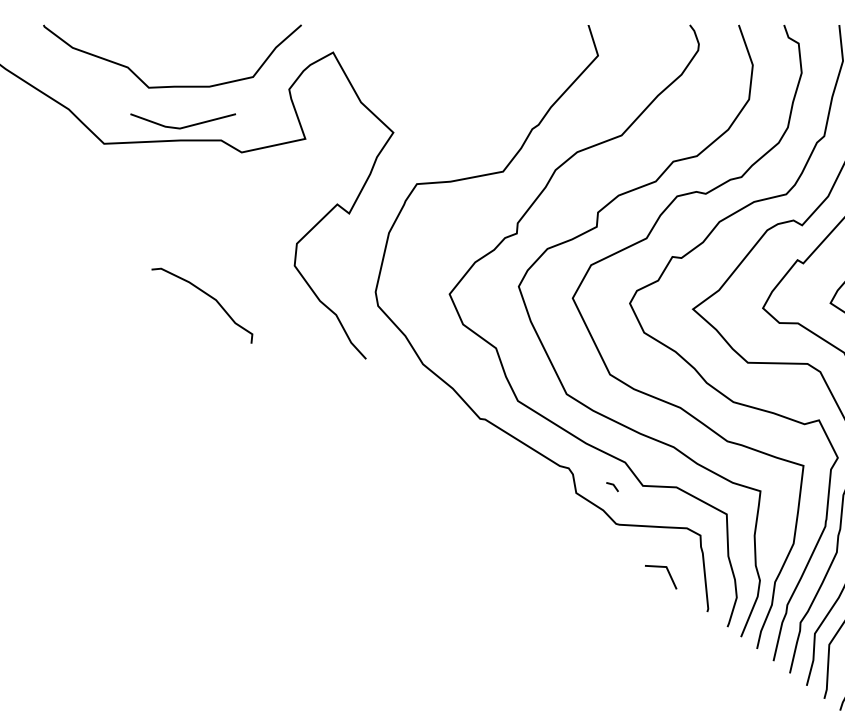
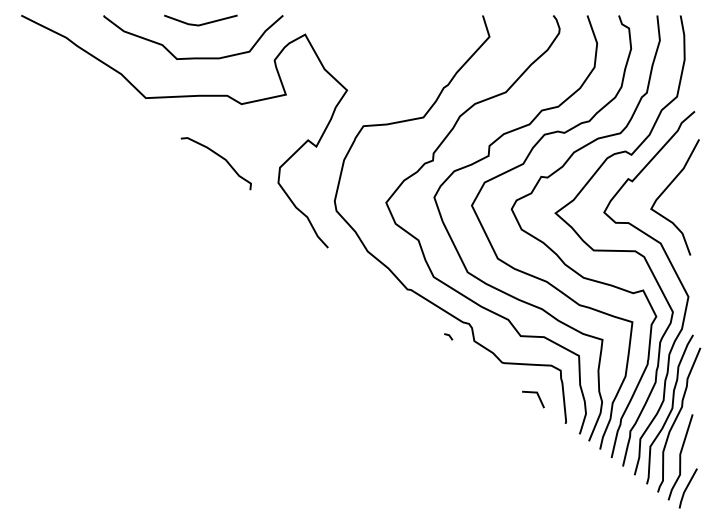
line: (184, 125) -> (201, 23), moved
curve: (205, 295) -> (218, 156), moved
line: (612, 486) -> (448, 336), moved

